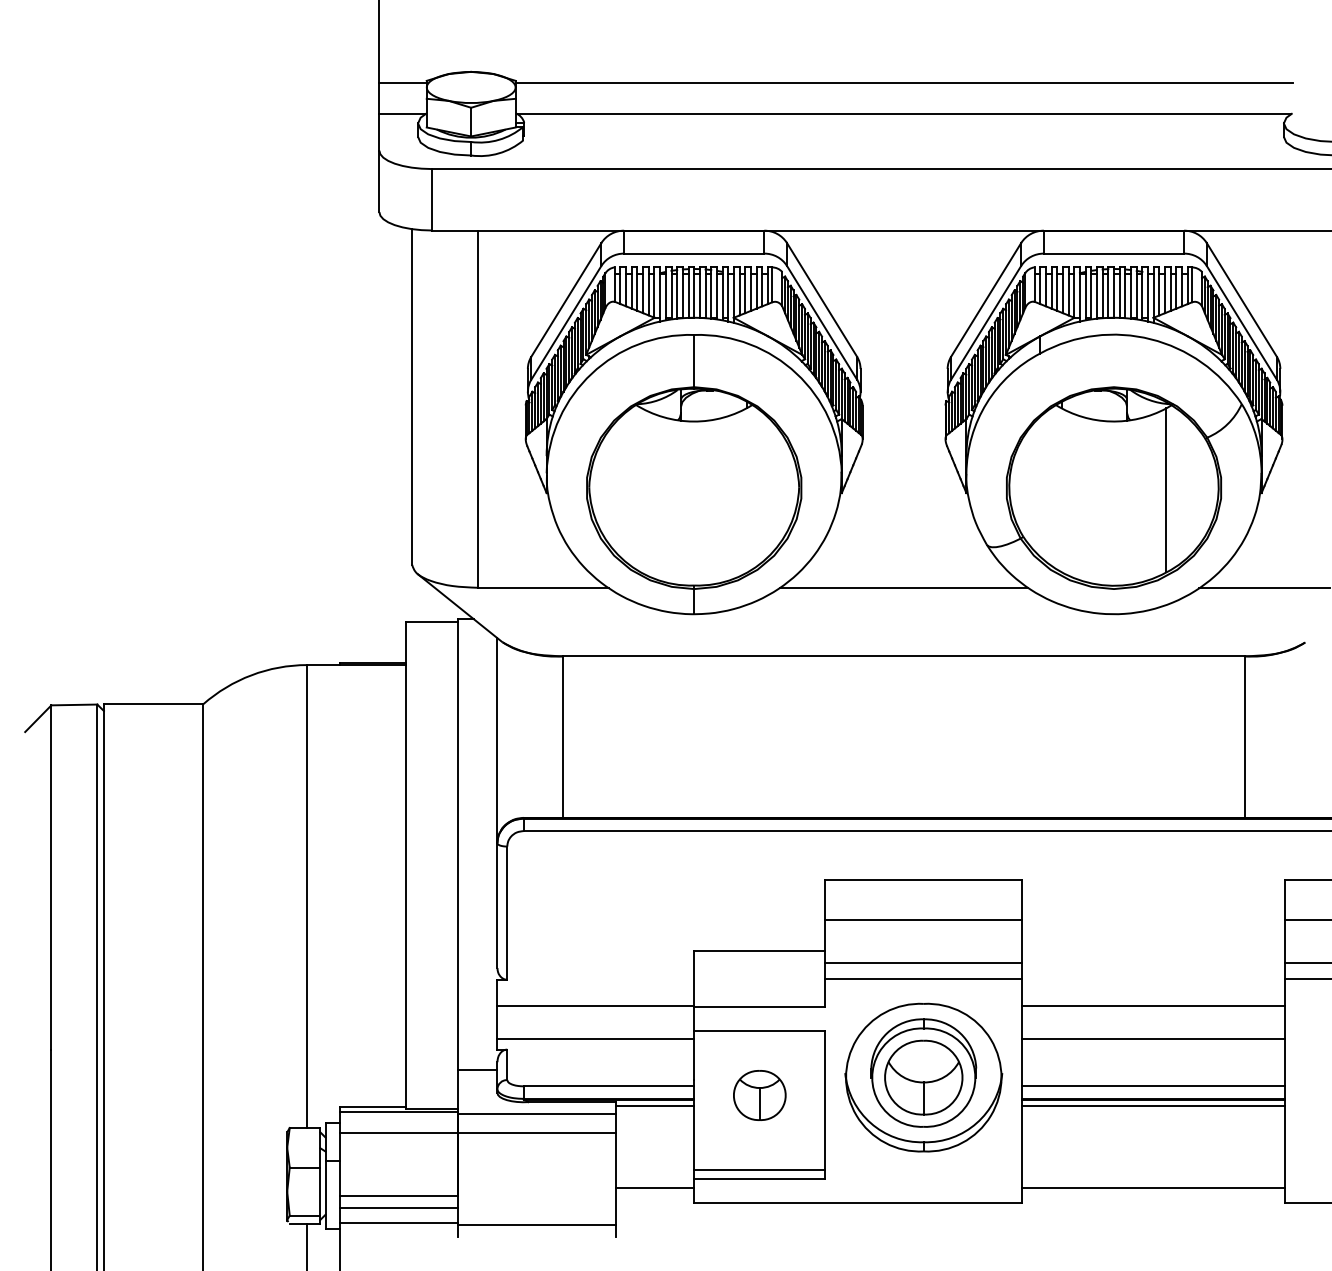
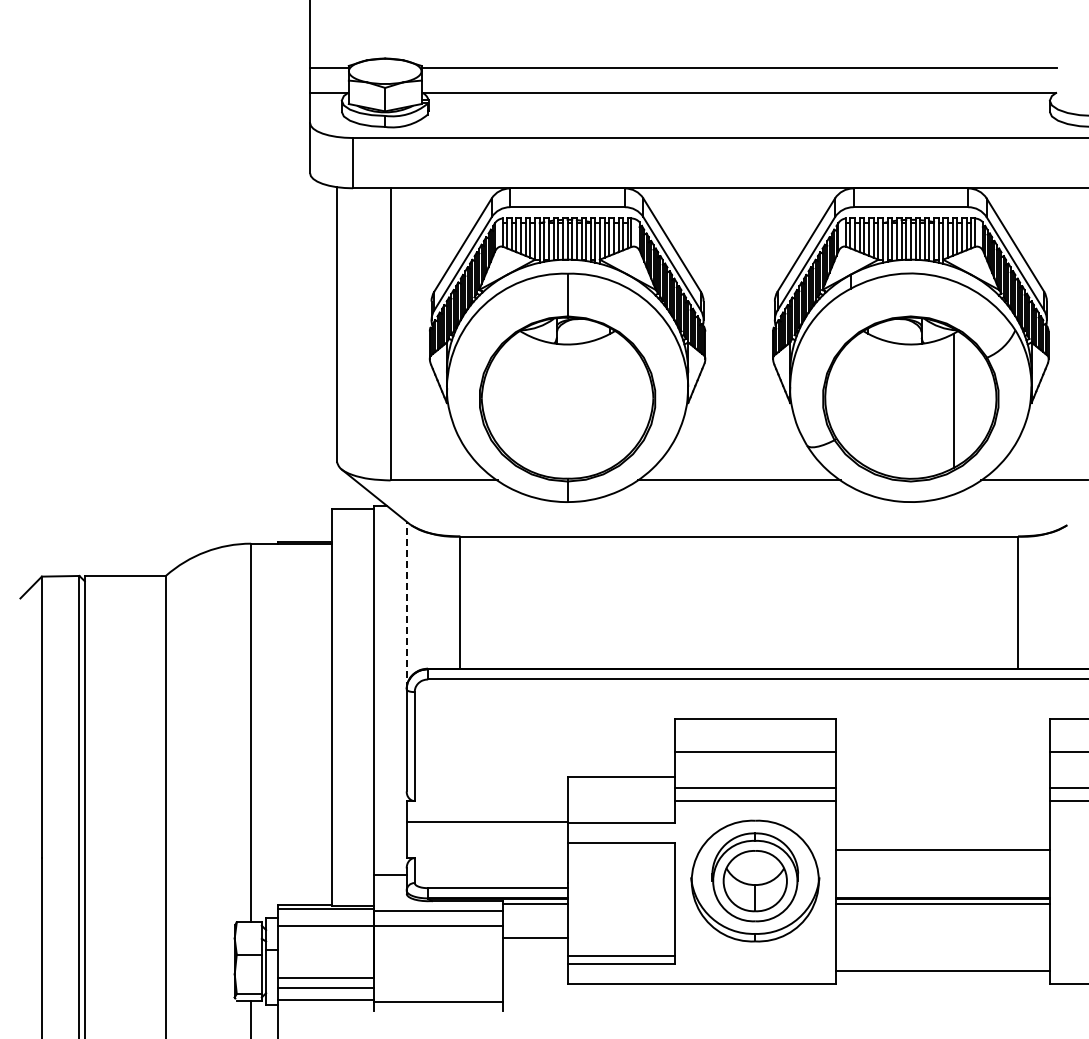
line: (497, 740) -> (406, 605), solid -> dashed
line: (1152, 1006) -> (942, 822), removed
line: (595, 1039) -> (486, 849), removed
line: (1152, 1086) -> (942, 888), removed
part: (760, 1095) -> (621, 895), removed
line: (654, 1188) -> (535, 938), moved

